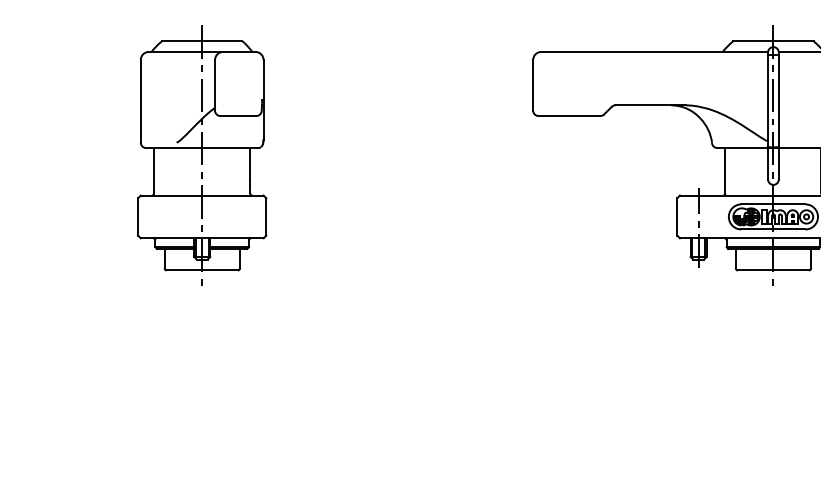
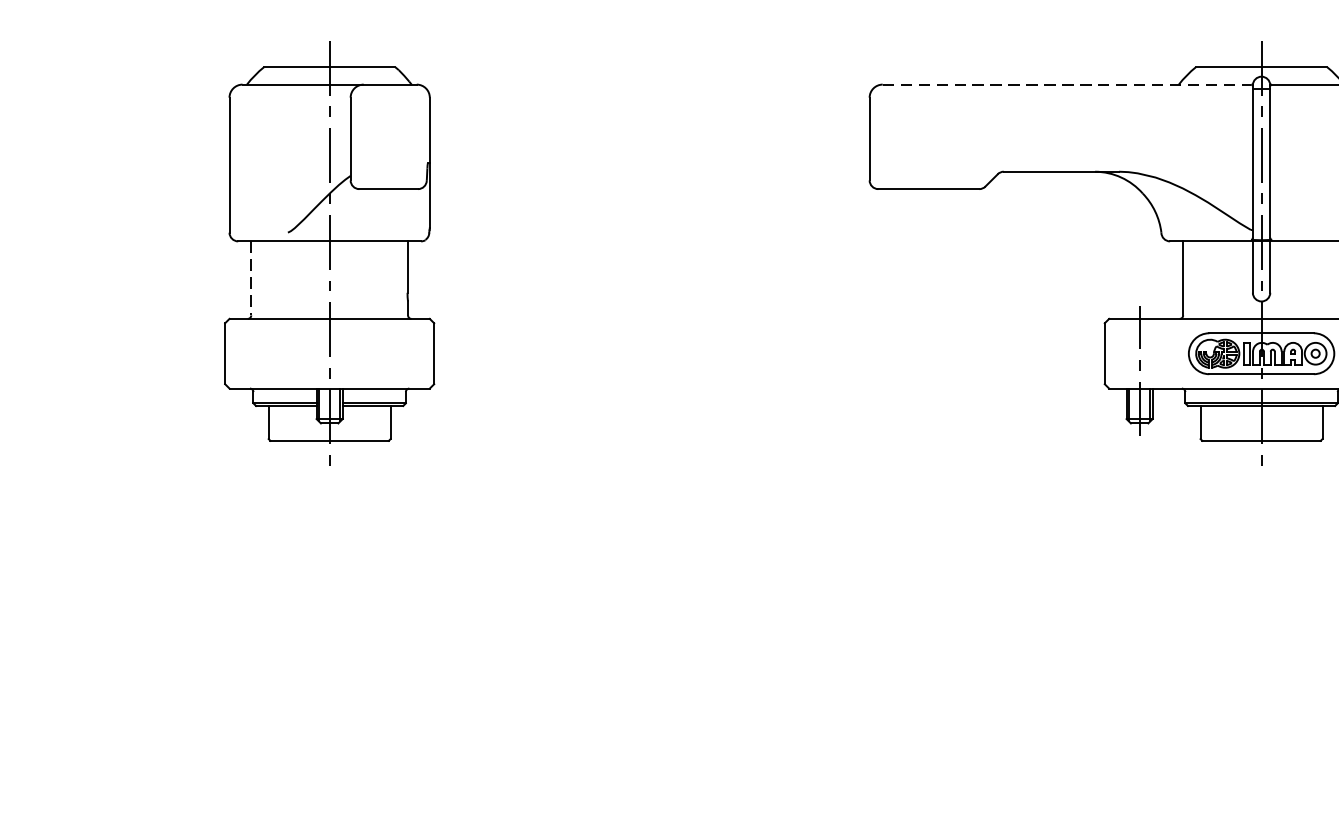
line: (654, 51) -> (1067, 83), solid -> dashed
line: (154, 170) -> (251, 277), solid -> dashed

